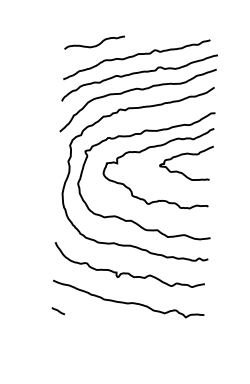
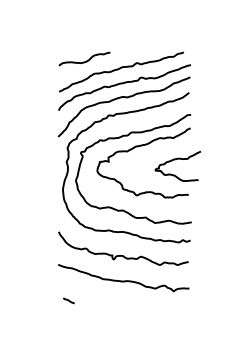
curve: (183, 155) -> (175, 160), moved
curve: (57, 310) -> (68, 300), moved

